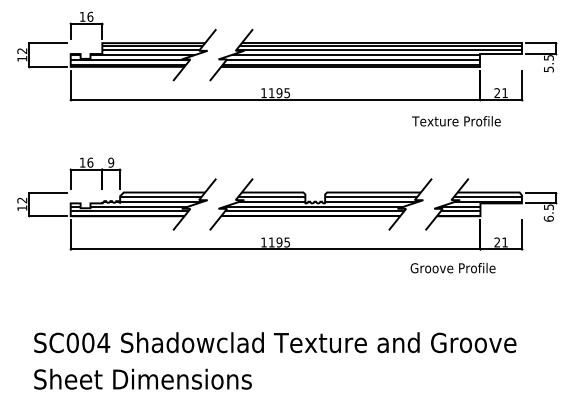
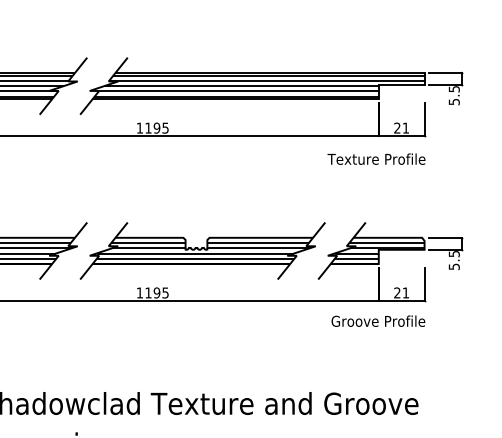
text: (456, 121) -> (376, 159), moved
text: (548, 218) -> (453, 266), 6.5 -> 5.5
text: (452, 268) -> (377, 321), moved

